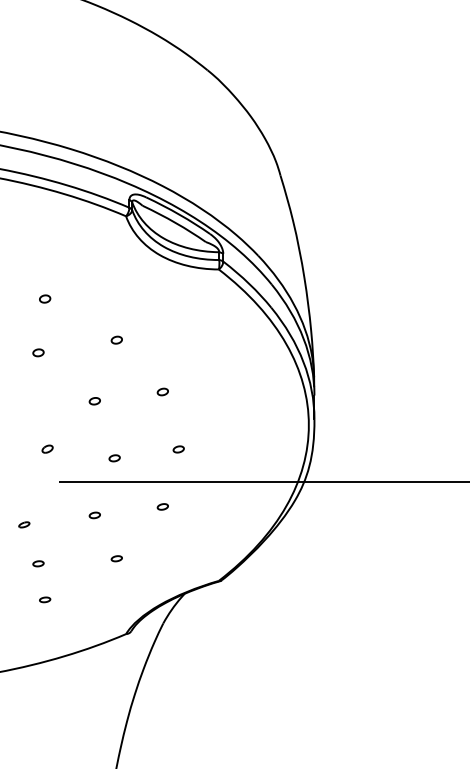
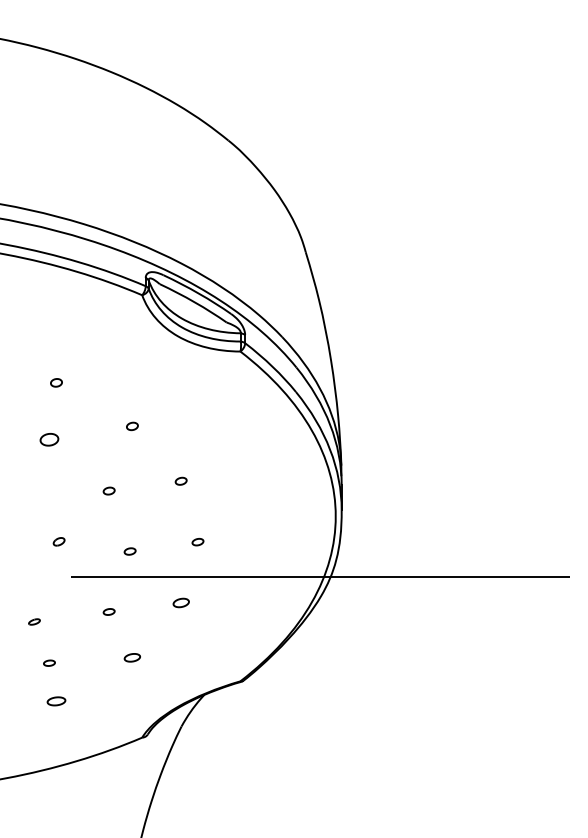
part: (38, 352) -> (49, 439), size x1.6
part: (162, 506) -> (180, 602), size x1.4
part: (116, 558) -> (132, 657), size x1.4
part: (45, 599) -> (56, 701), size x1.6

